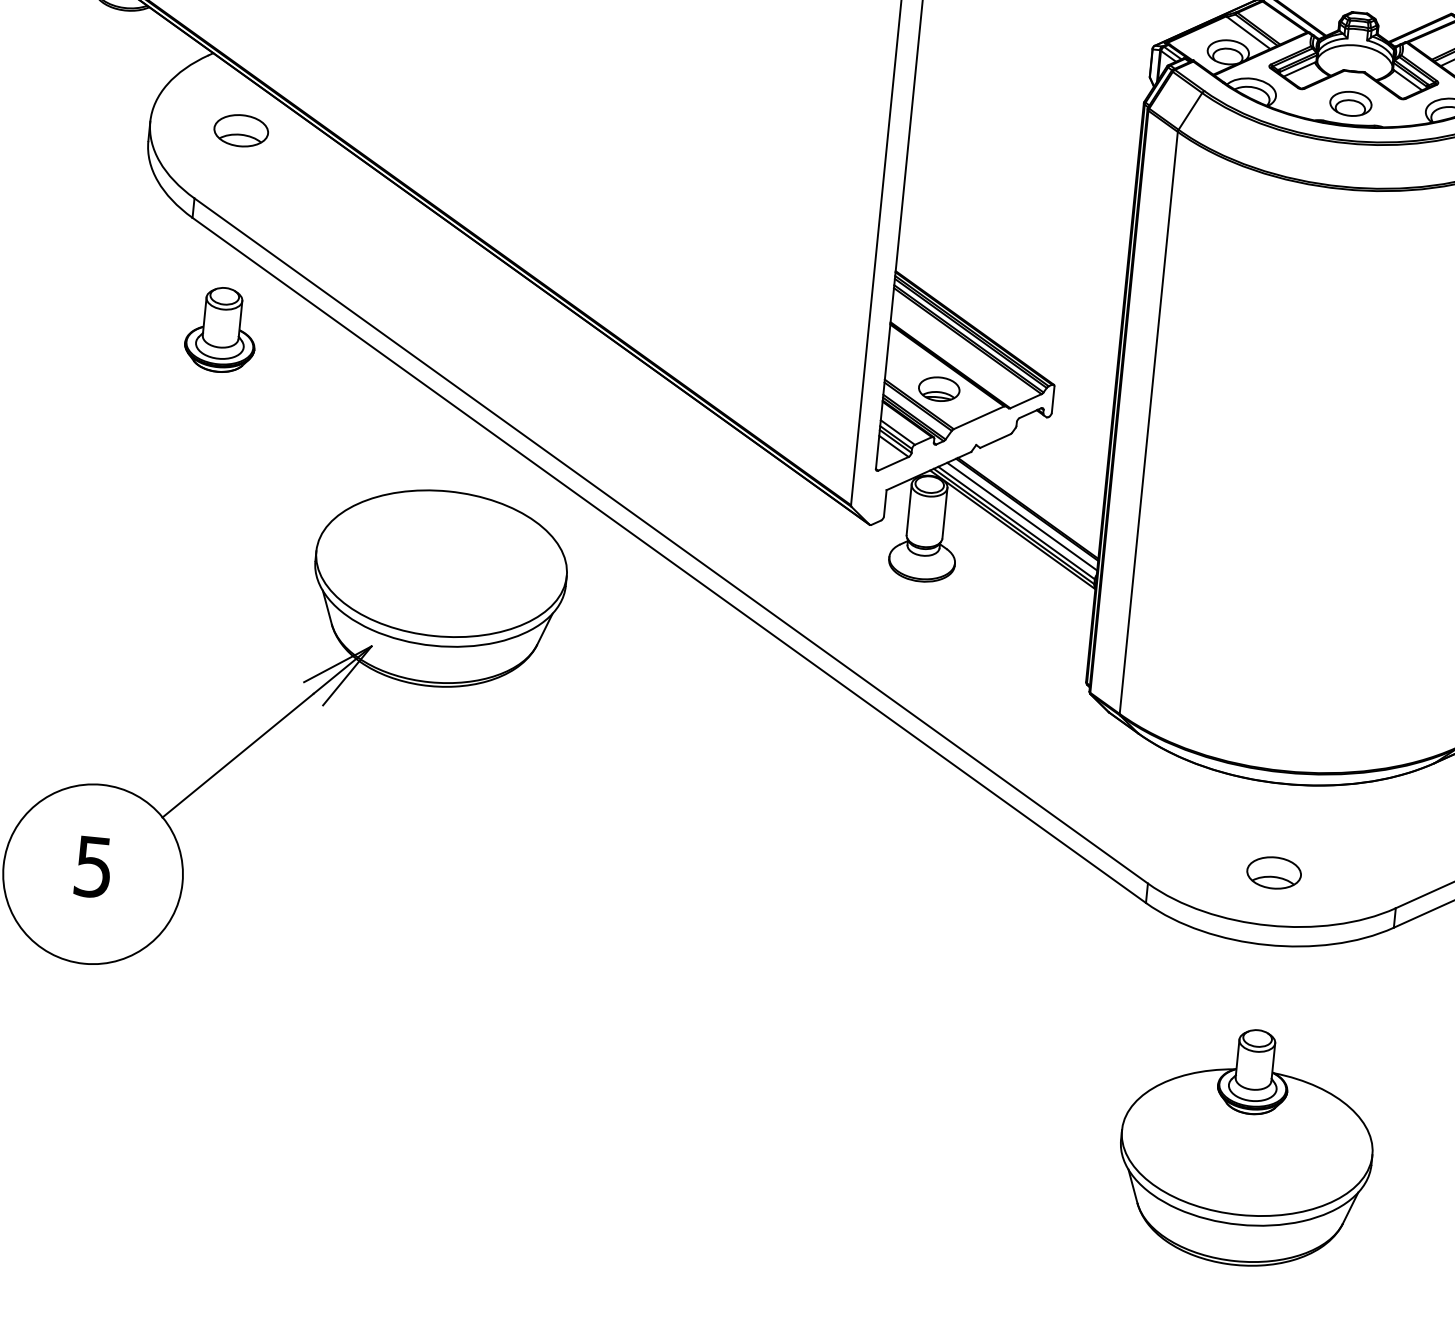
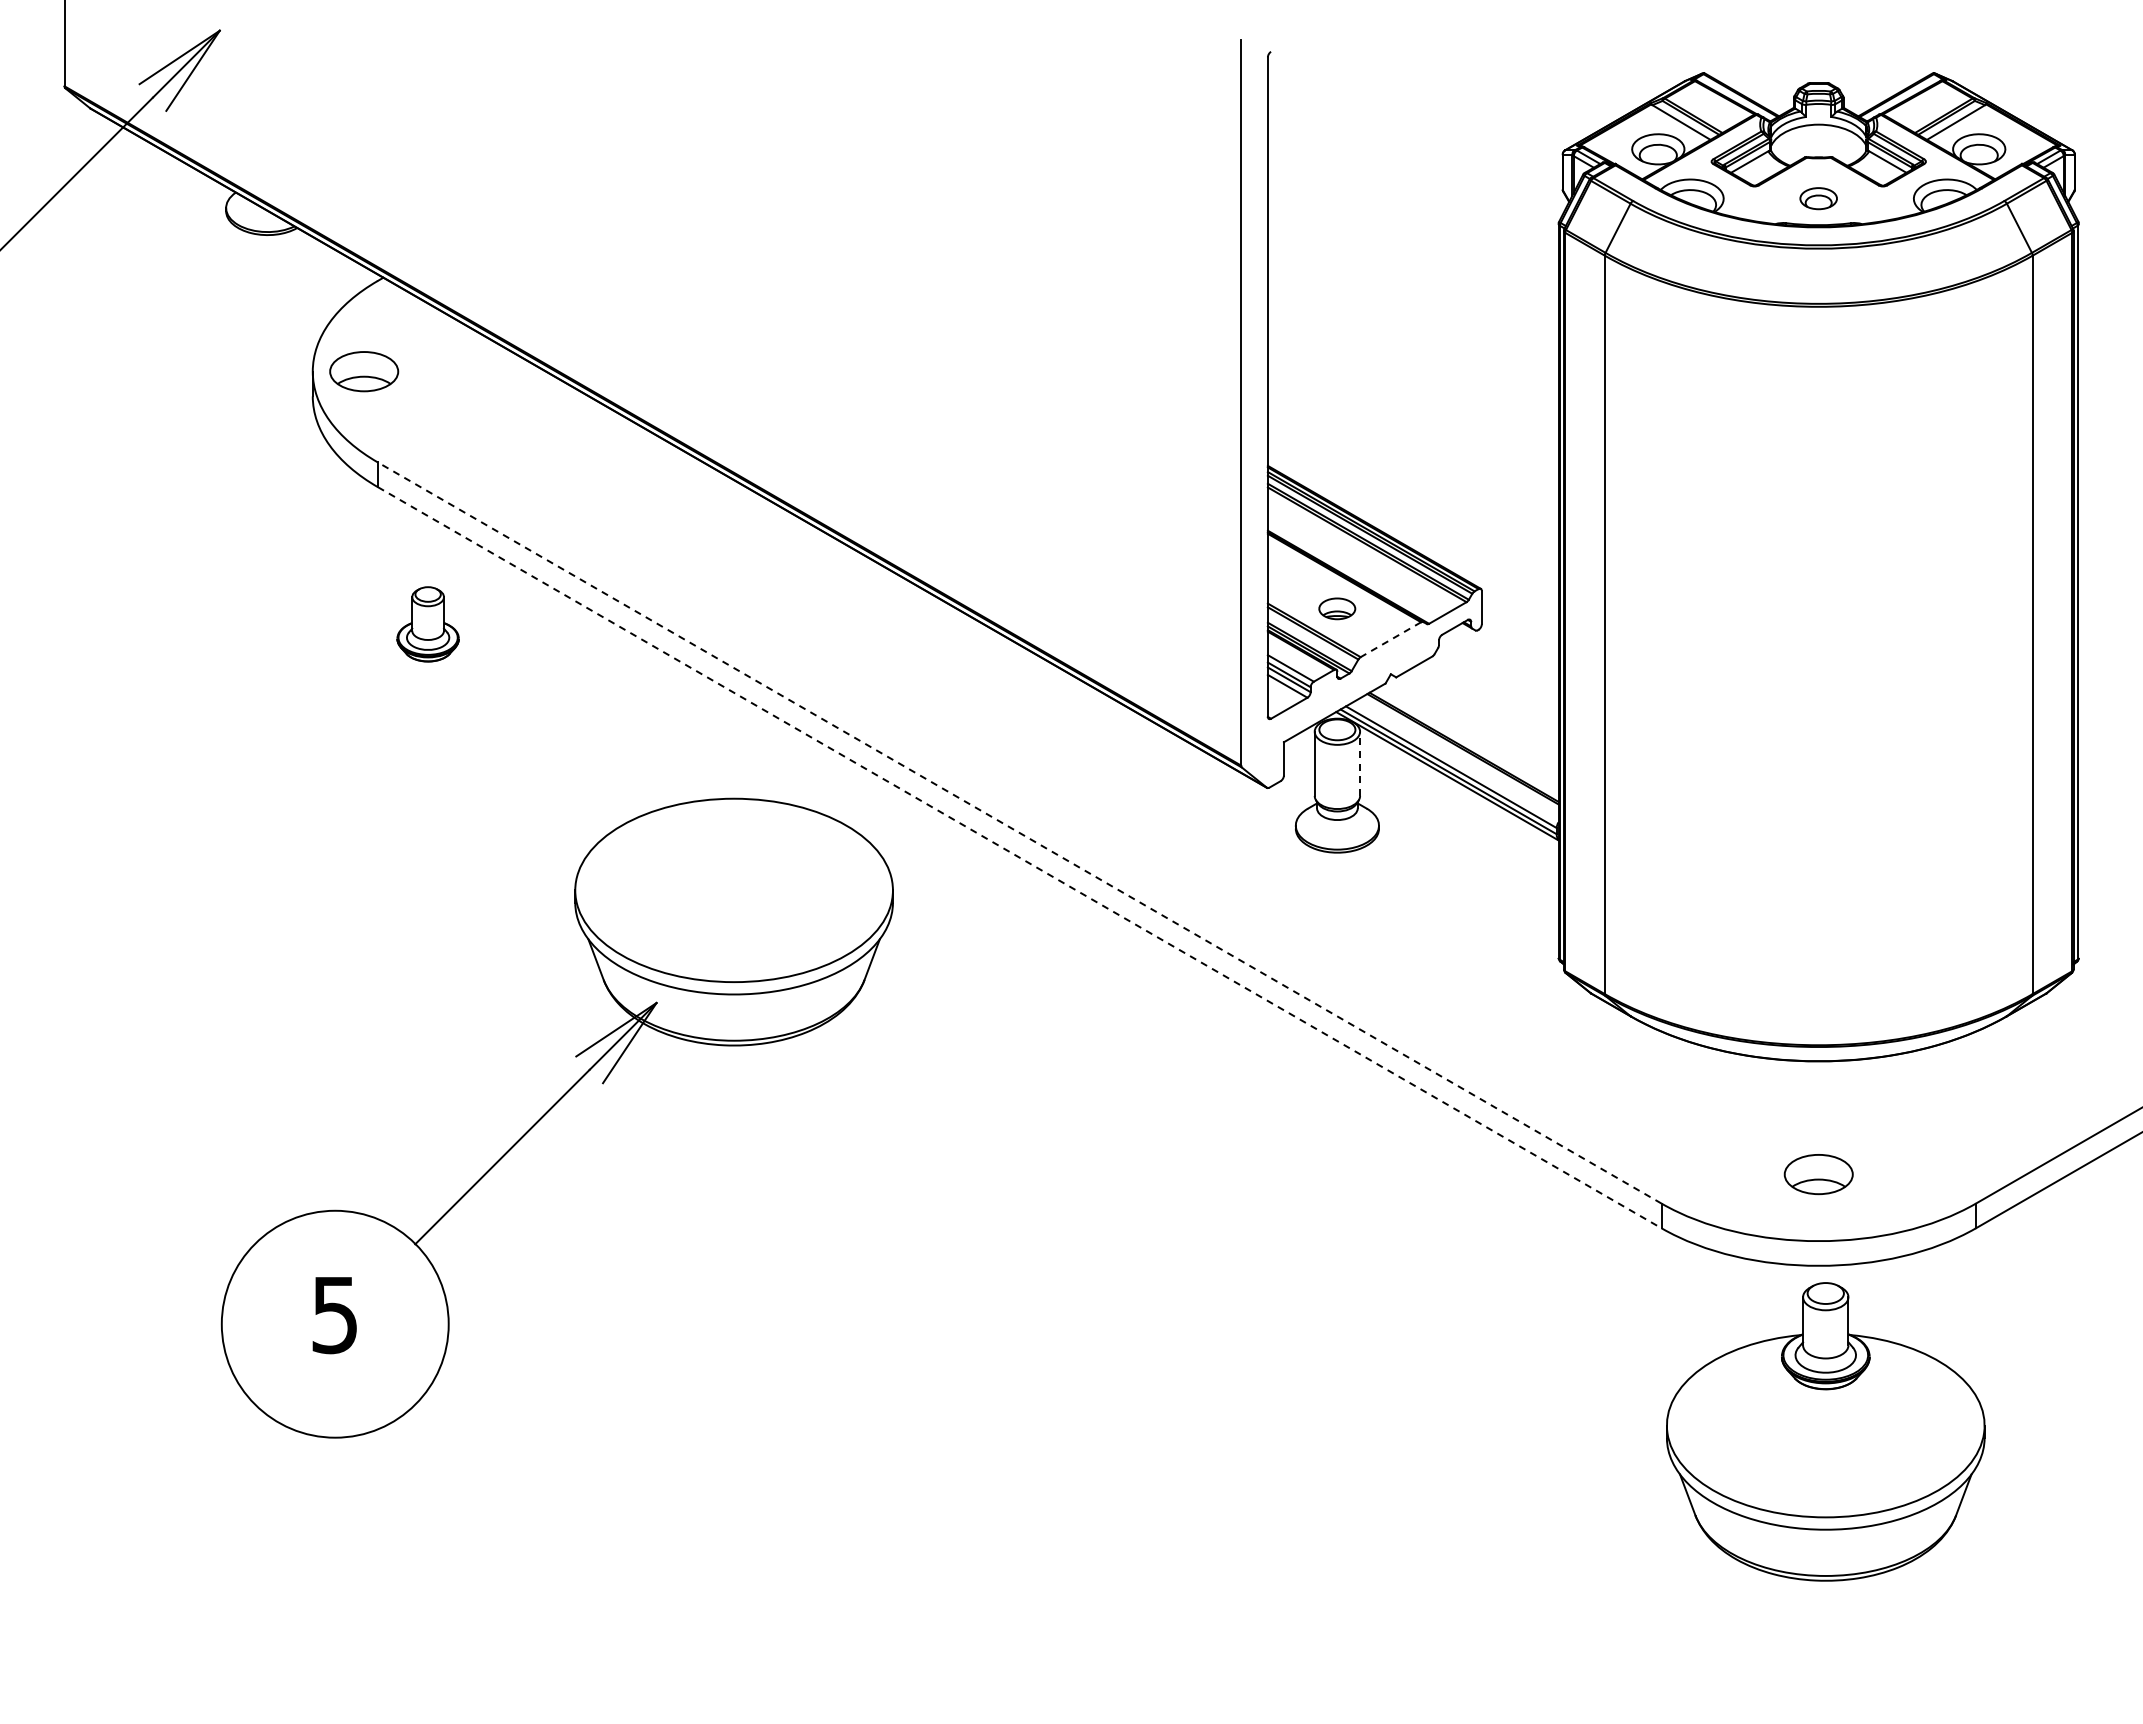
part: (1350, 103) -> (1818, 198), size x0.7
part: (241, 130) -> (364, 371), moved
part: (220, 330) -> (427, 624), size x0.7
part: (938, 388) -> (1336, 608), size x0.7
line: (978, 417) -> (1390, 639), solid -> dashed
line: (945, 512) -> (1360, 763), solid -> dashed
line: (1022, 516) -> (1457, 758), removed
line: (671, 540) -> (1019, 832), solid -> dashed
line: (669, 560) -> (1020, 857), solid -> dashed
part: (1246, 1147) -> (1825, 1431), moved

